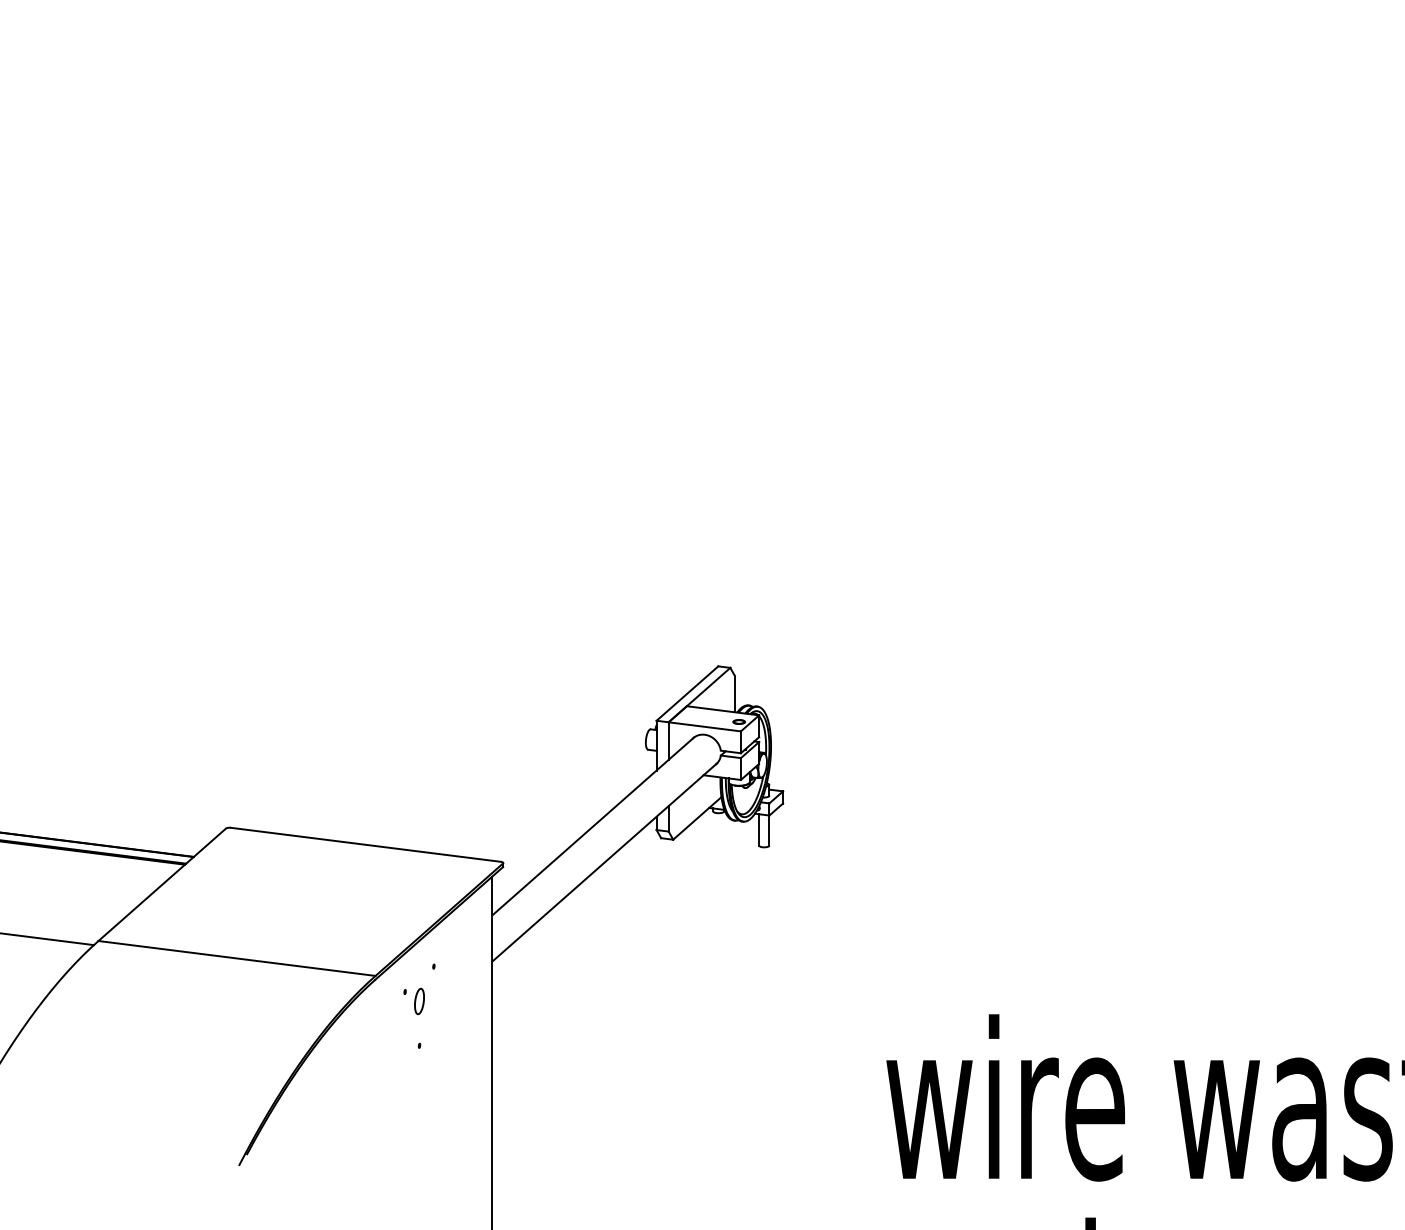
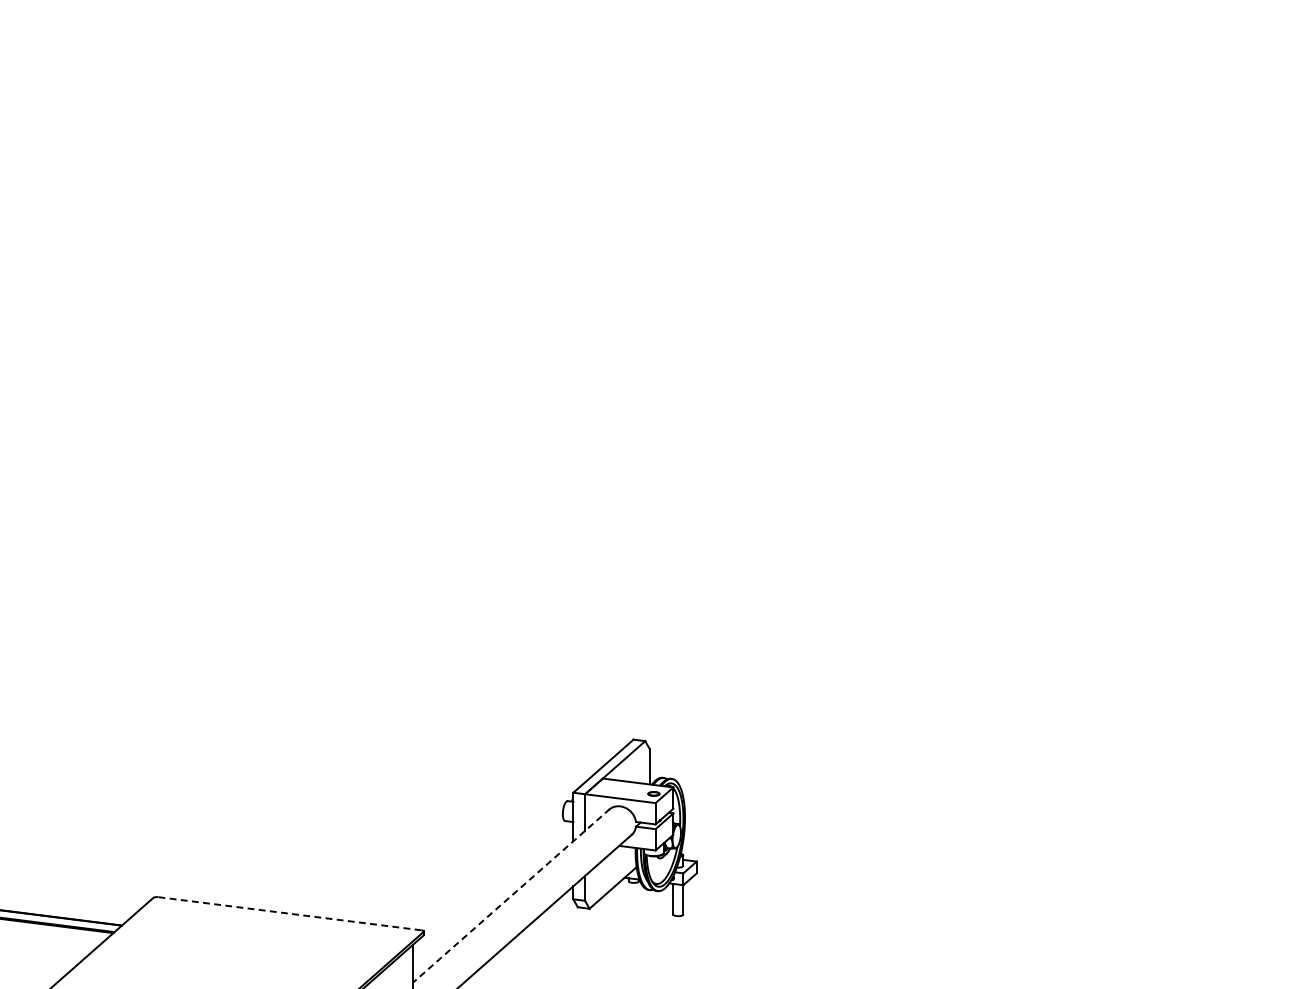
line: (593, 826) -> (511, 895), solid -> dashed
line: (365, 844) -> (289, 913), solid -> dashed

